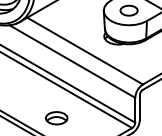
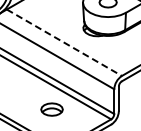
line: (85, 51) -> (64, 43), solid -> dashed
part: (56, 118) -> (51, 109), moved

